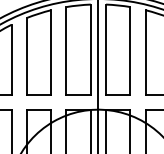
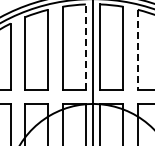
line: (90, 50) -> (85, 47), solid -> dashed
line: (145, 52) -> (137, 49), solid -> dashed

